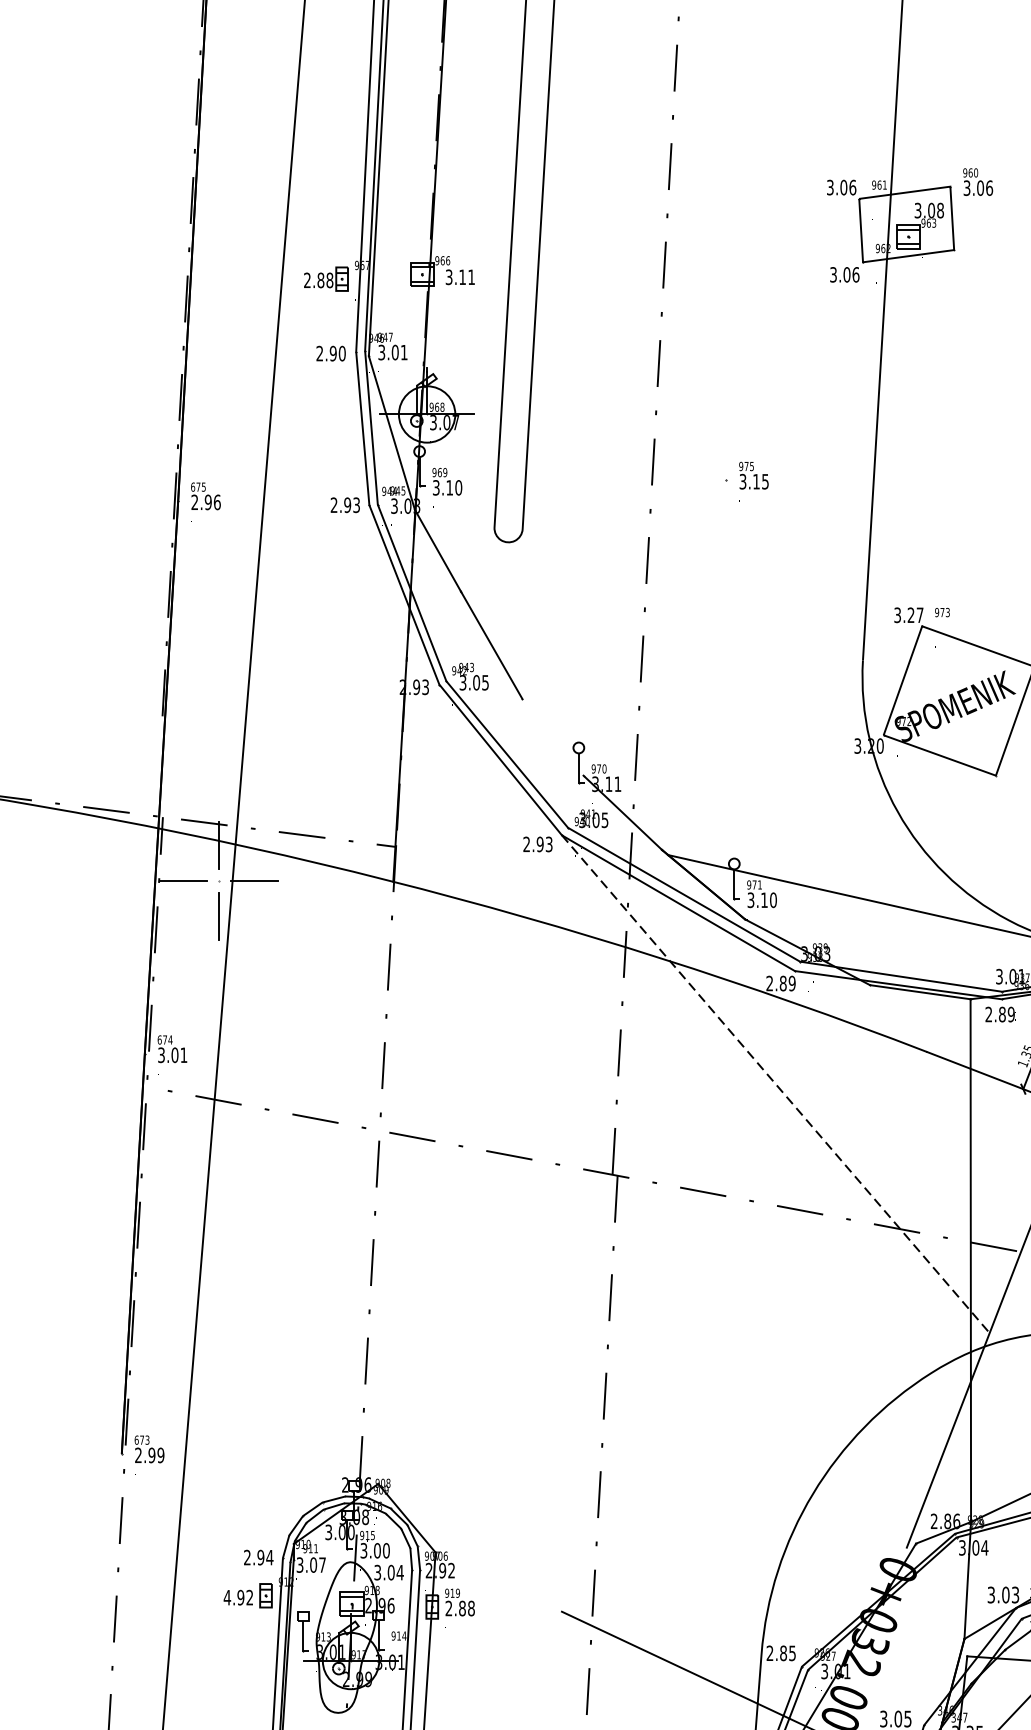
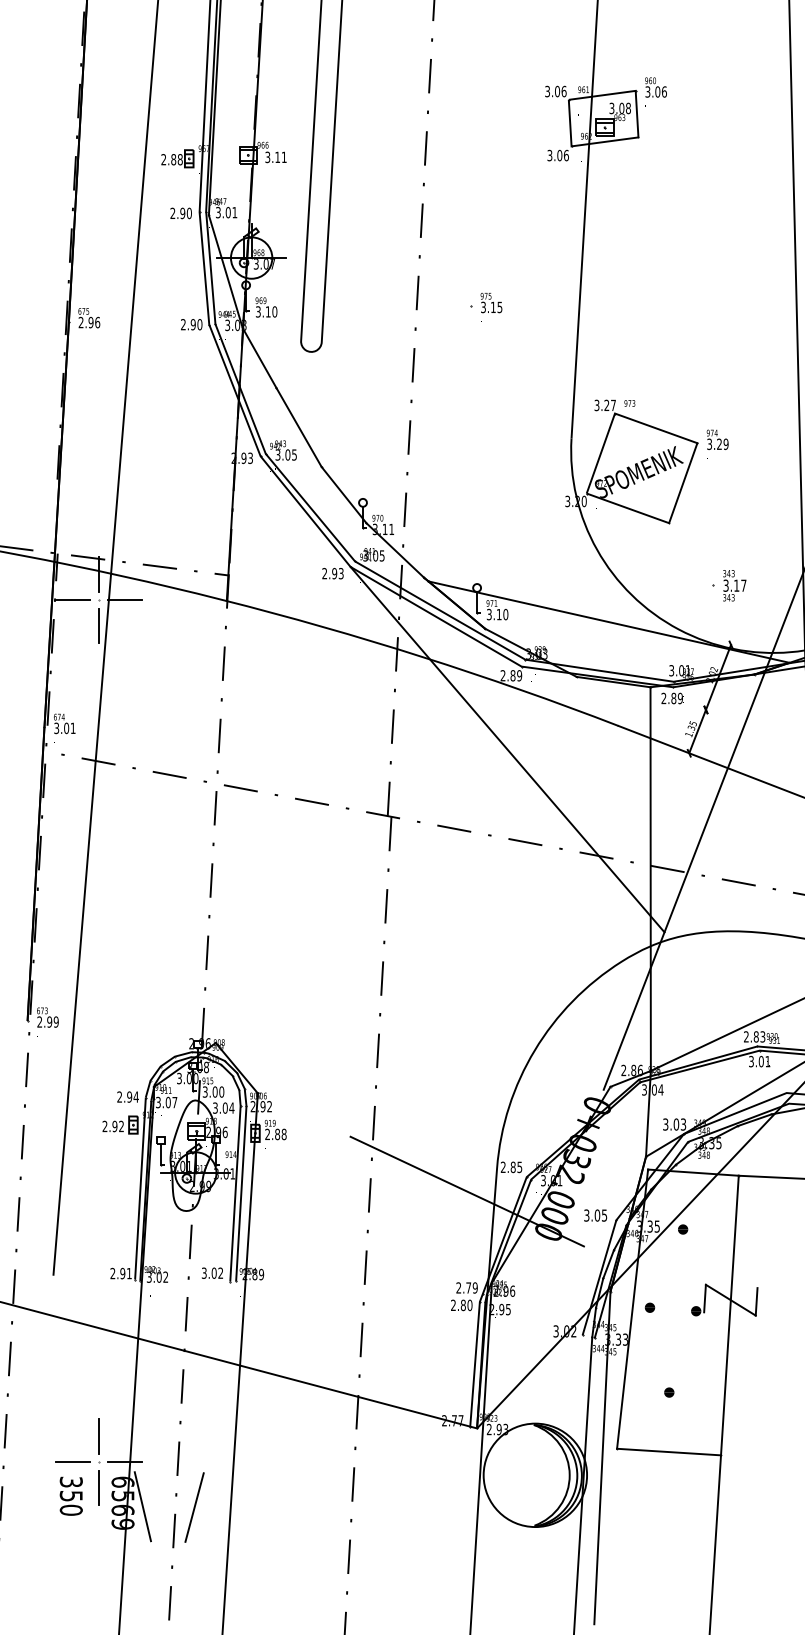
text: (356, 504) -> (199, 324), 2.93 -> 2.90
line: (552, 736) -> (343, 494), added
line: (775, 1084) -> (507, 749), dashed -> solid
text: (226, 1597) -> (104, 1126), 4.92 -> 2.92

